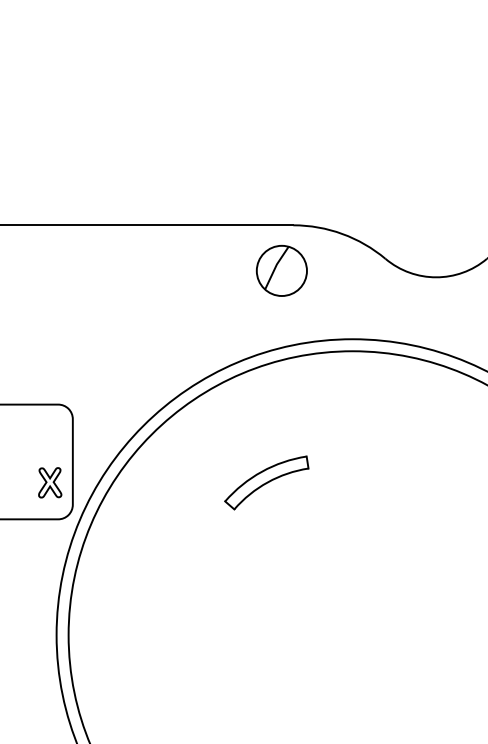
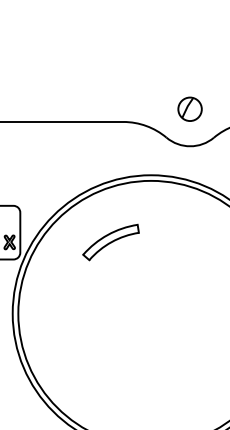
part: (280, 269) -> (189, 108), moved
part: (265, 482) -> (110, 242), size x1.43

